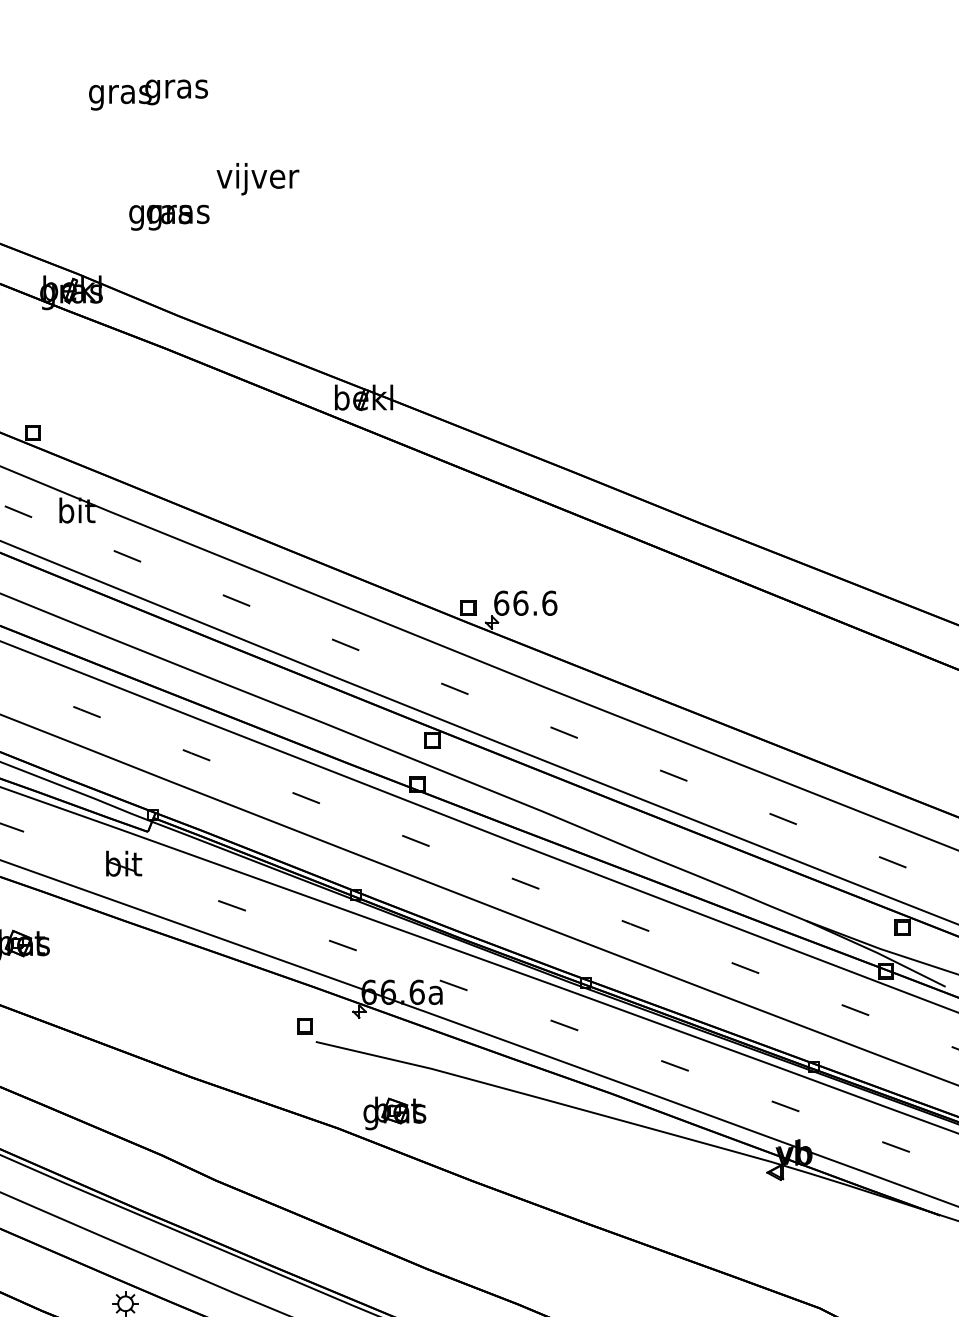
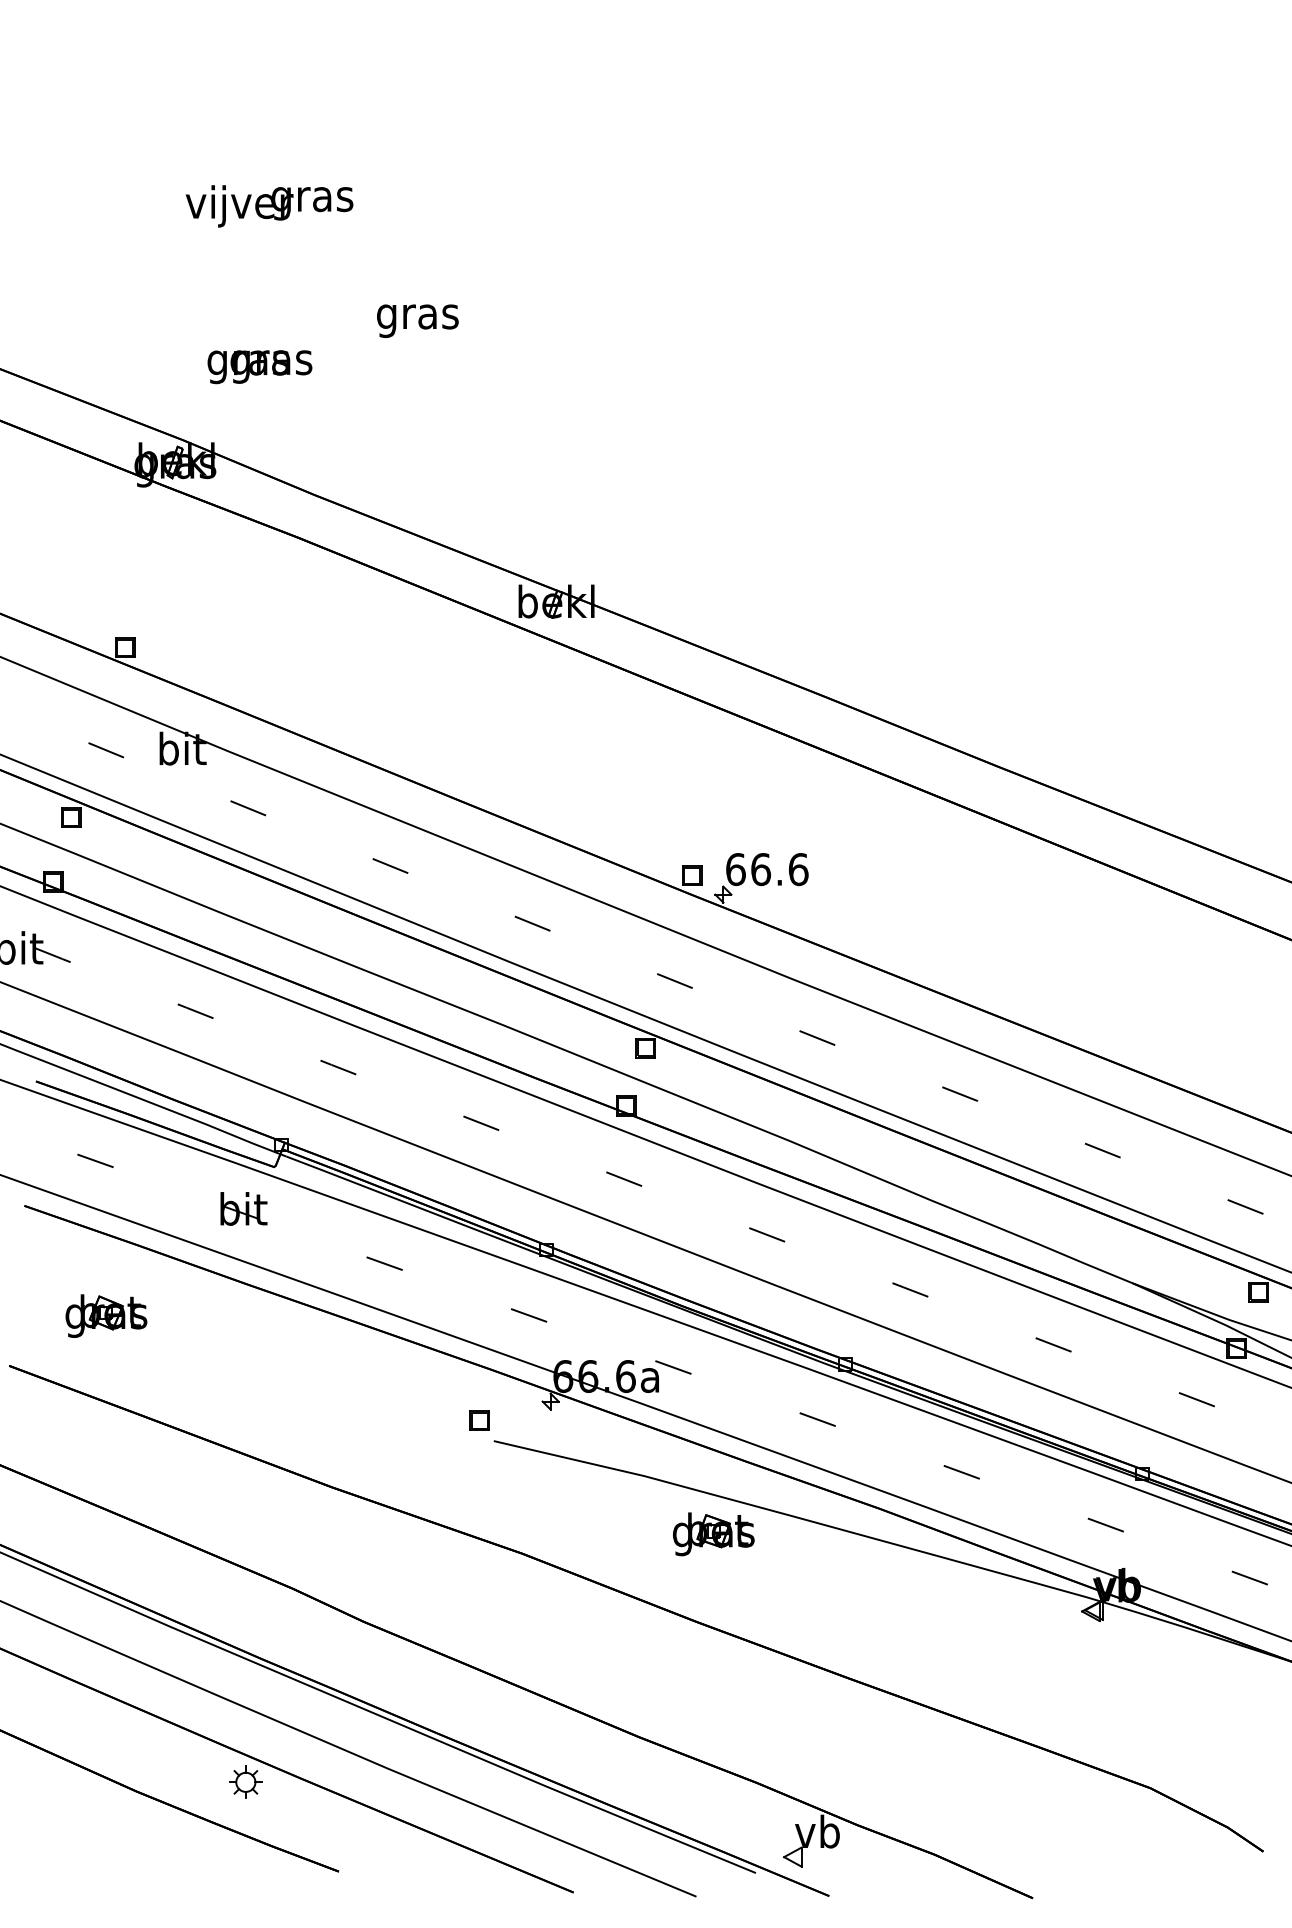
text: (120, 94) -> (239, 206), gras -> vijver
text: (258, 178) -> (418, 316), vijver -> gras
text: (169, 218) -> (259, 367), moved
part: (394, 1113) -> (713, 1534), moved

